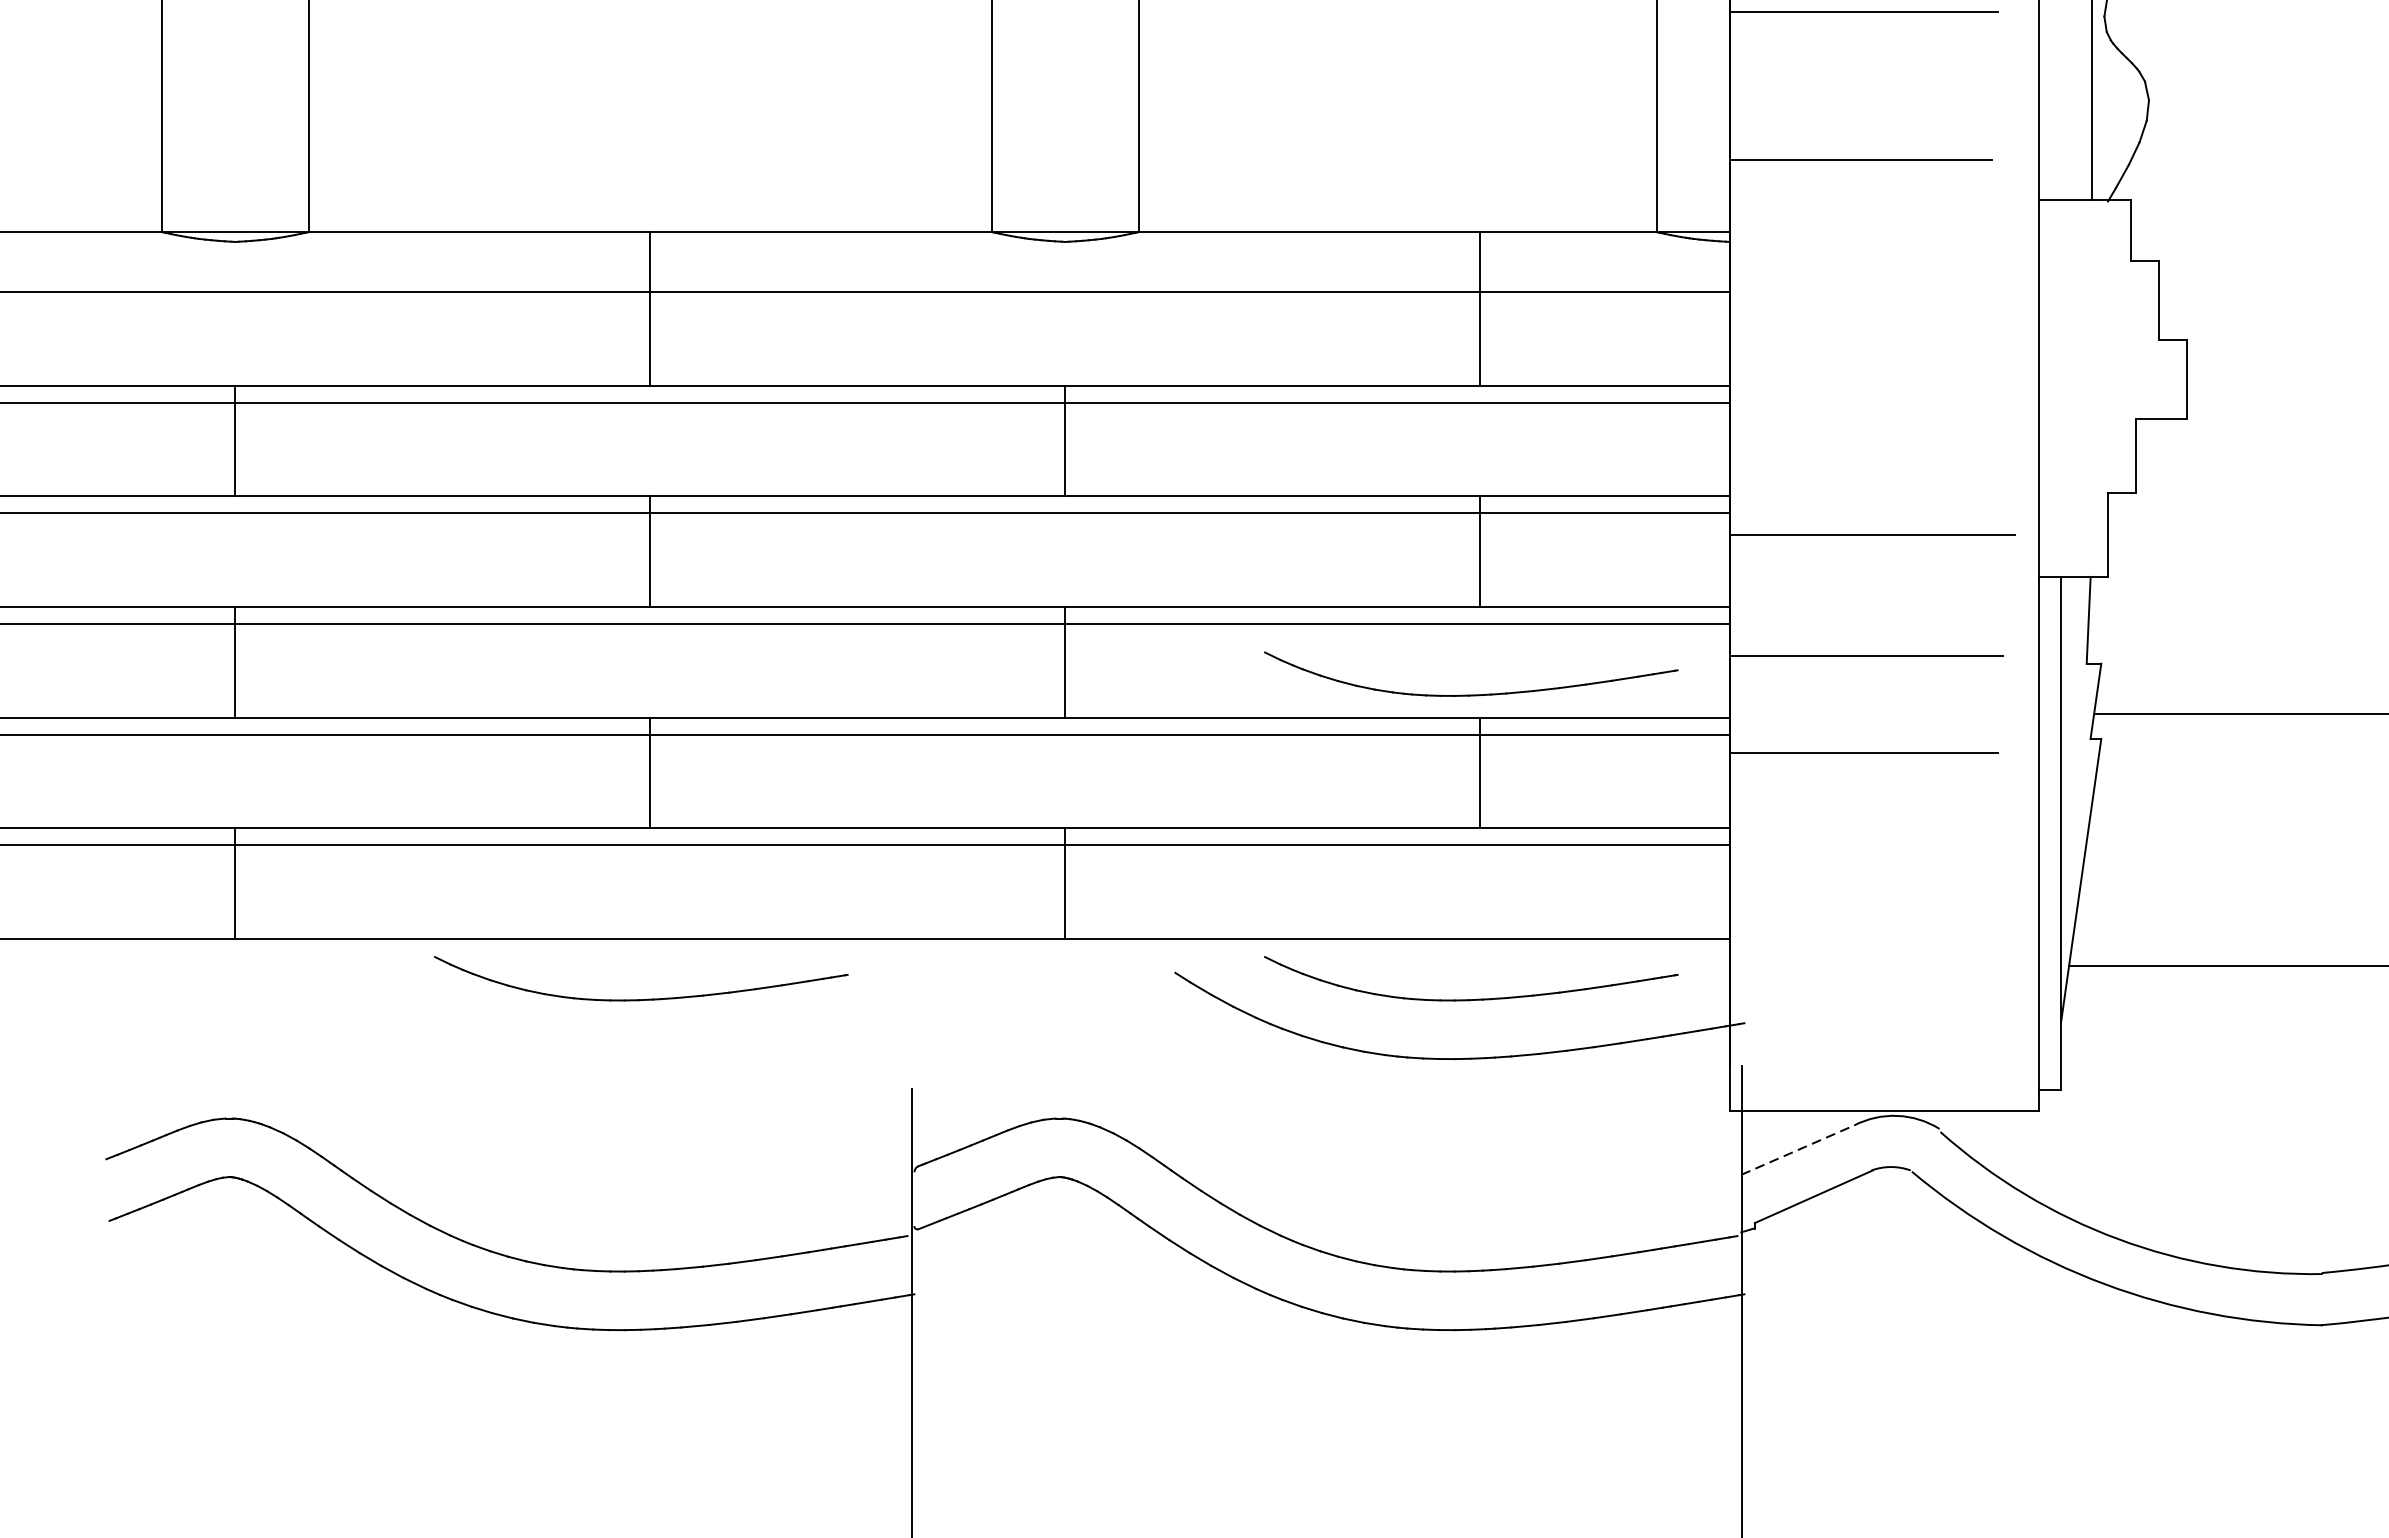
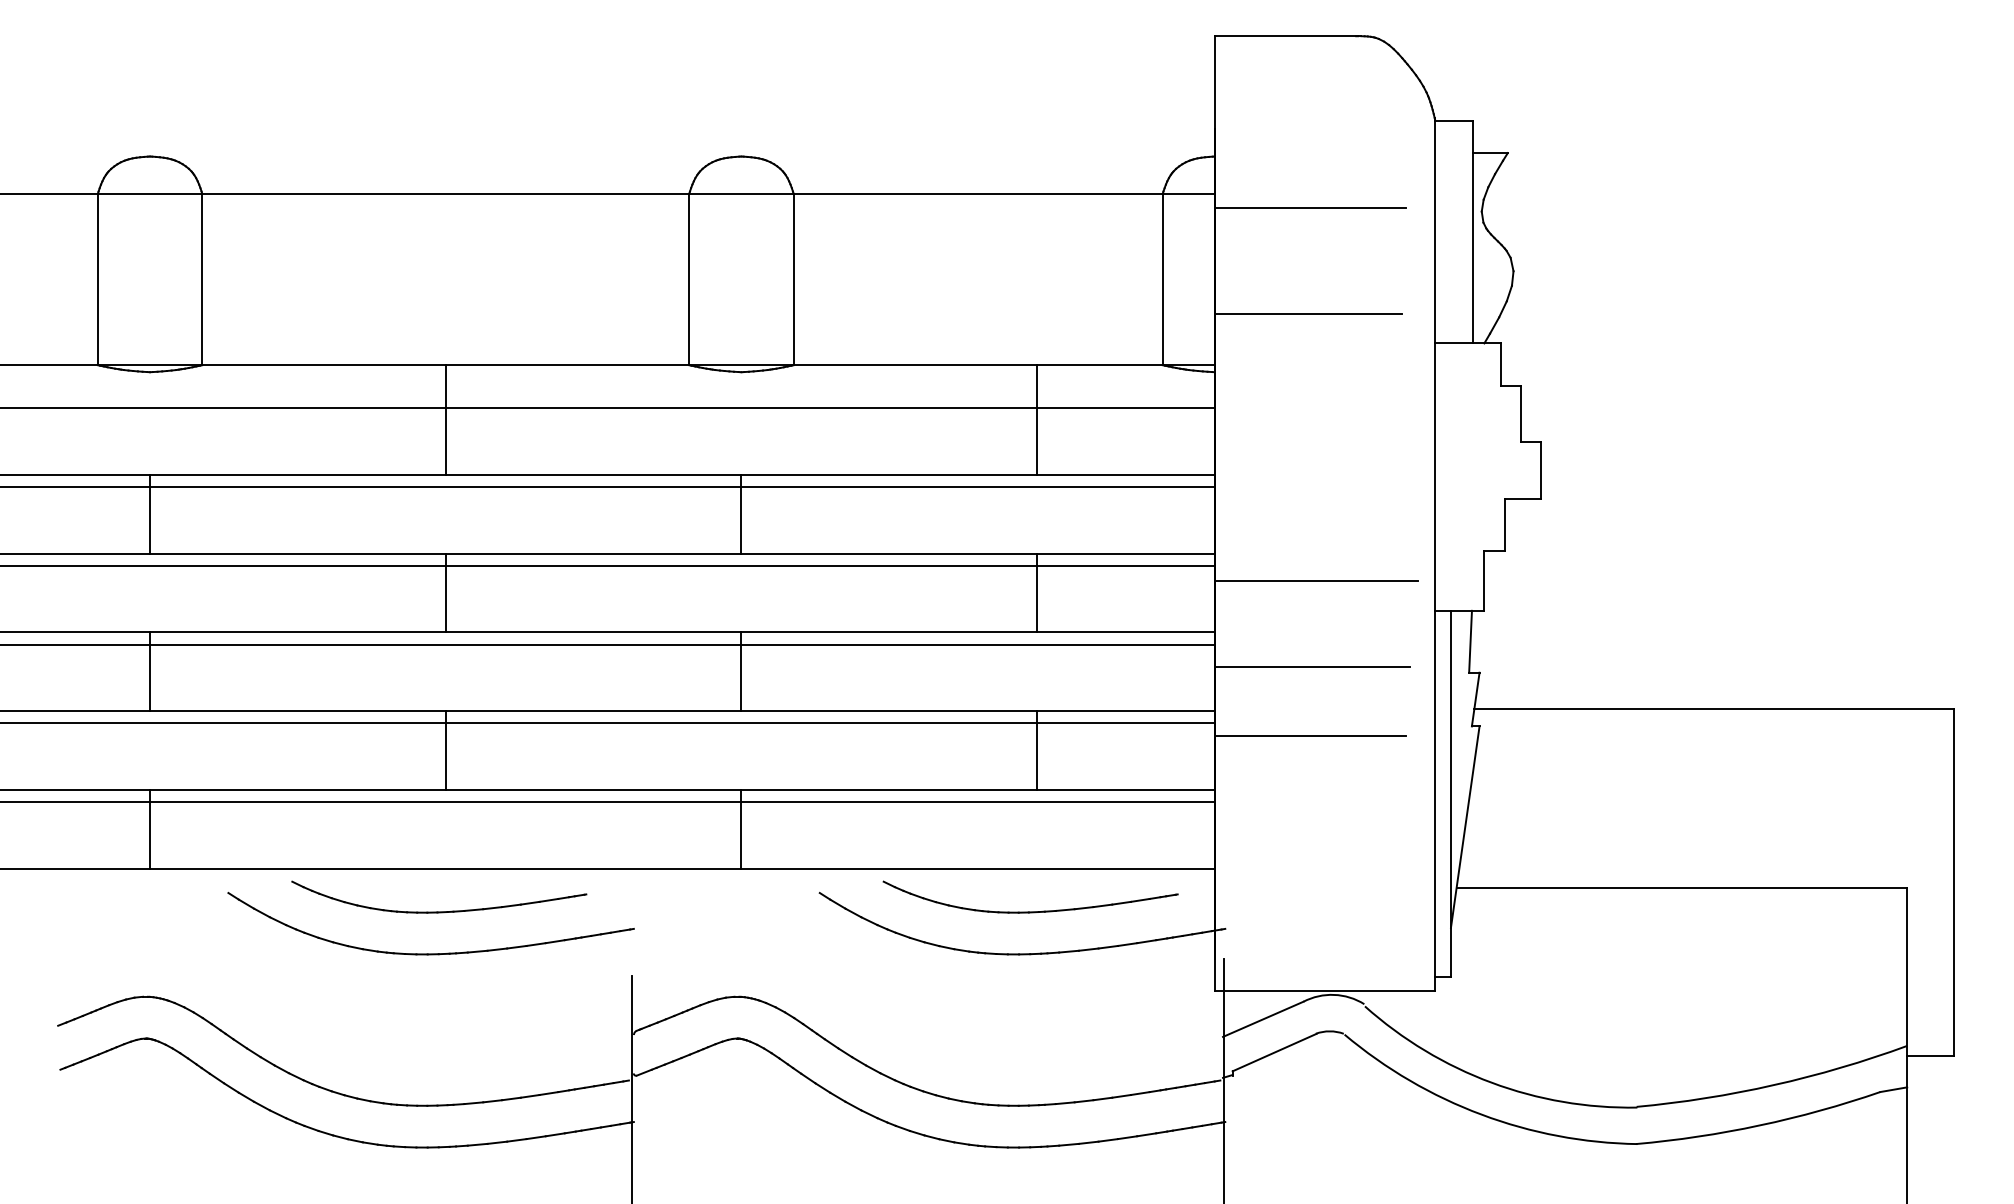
part: (1471, 694) -> (1030, 694), removed
part: (628, 1057) -> (430, 953), added
line: (1798, 1150) -> (1263, 1019), dashed -> solid

